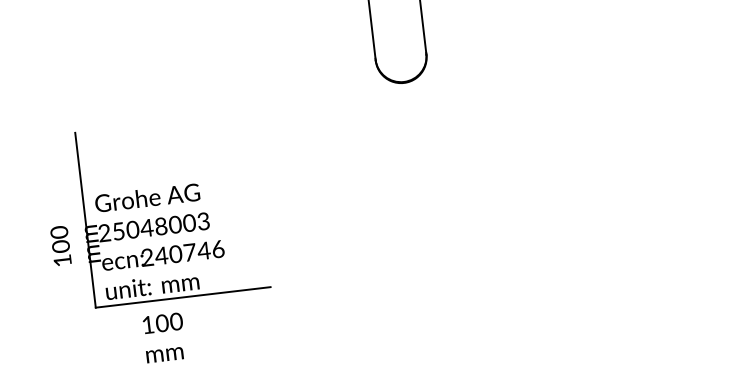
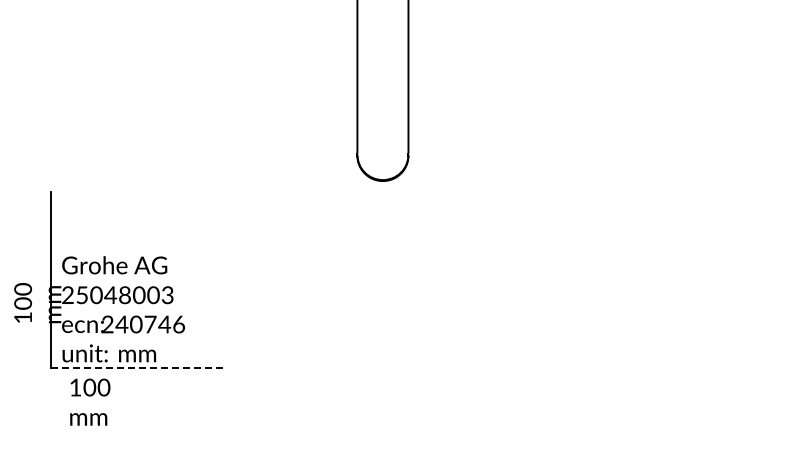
line: (184, 297) -> (139, 368), solid -> dashed
text: (164, 337) -> (90, 401), moved

